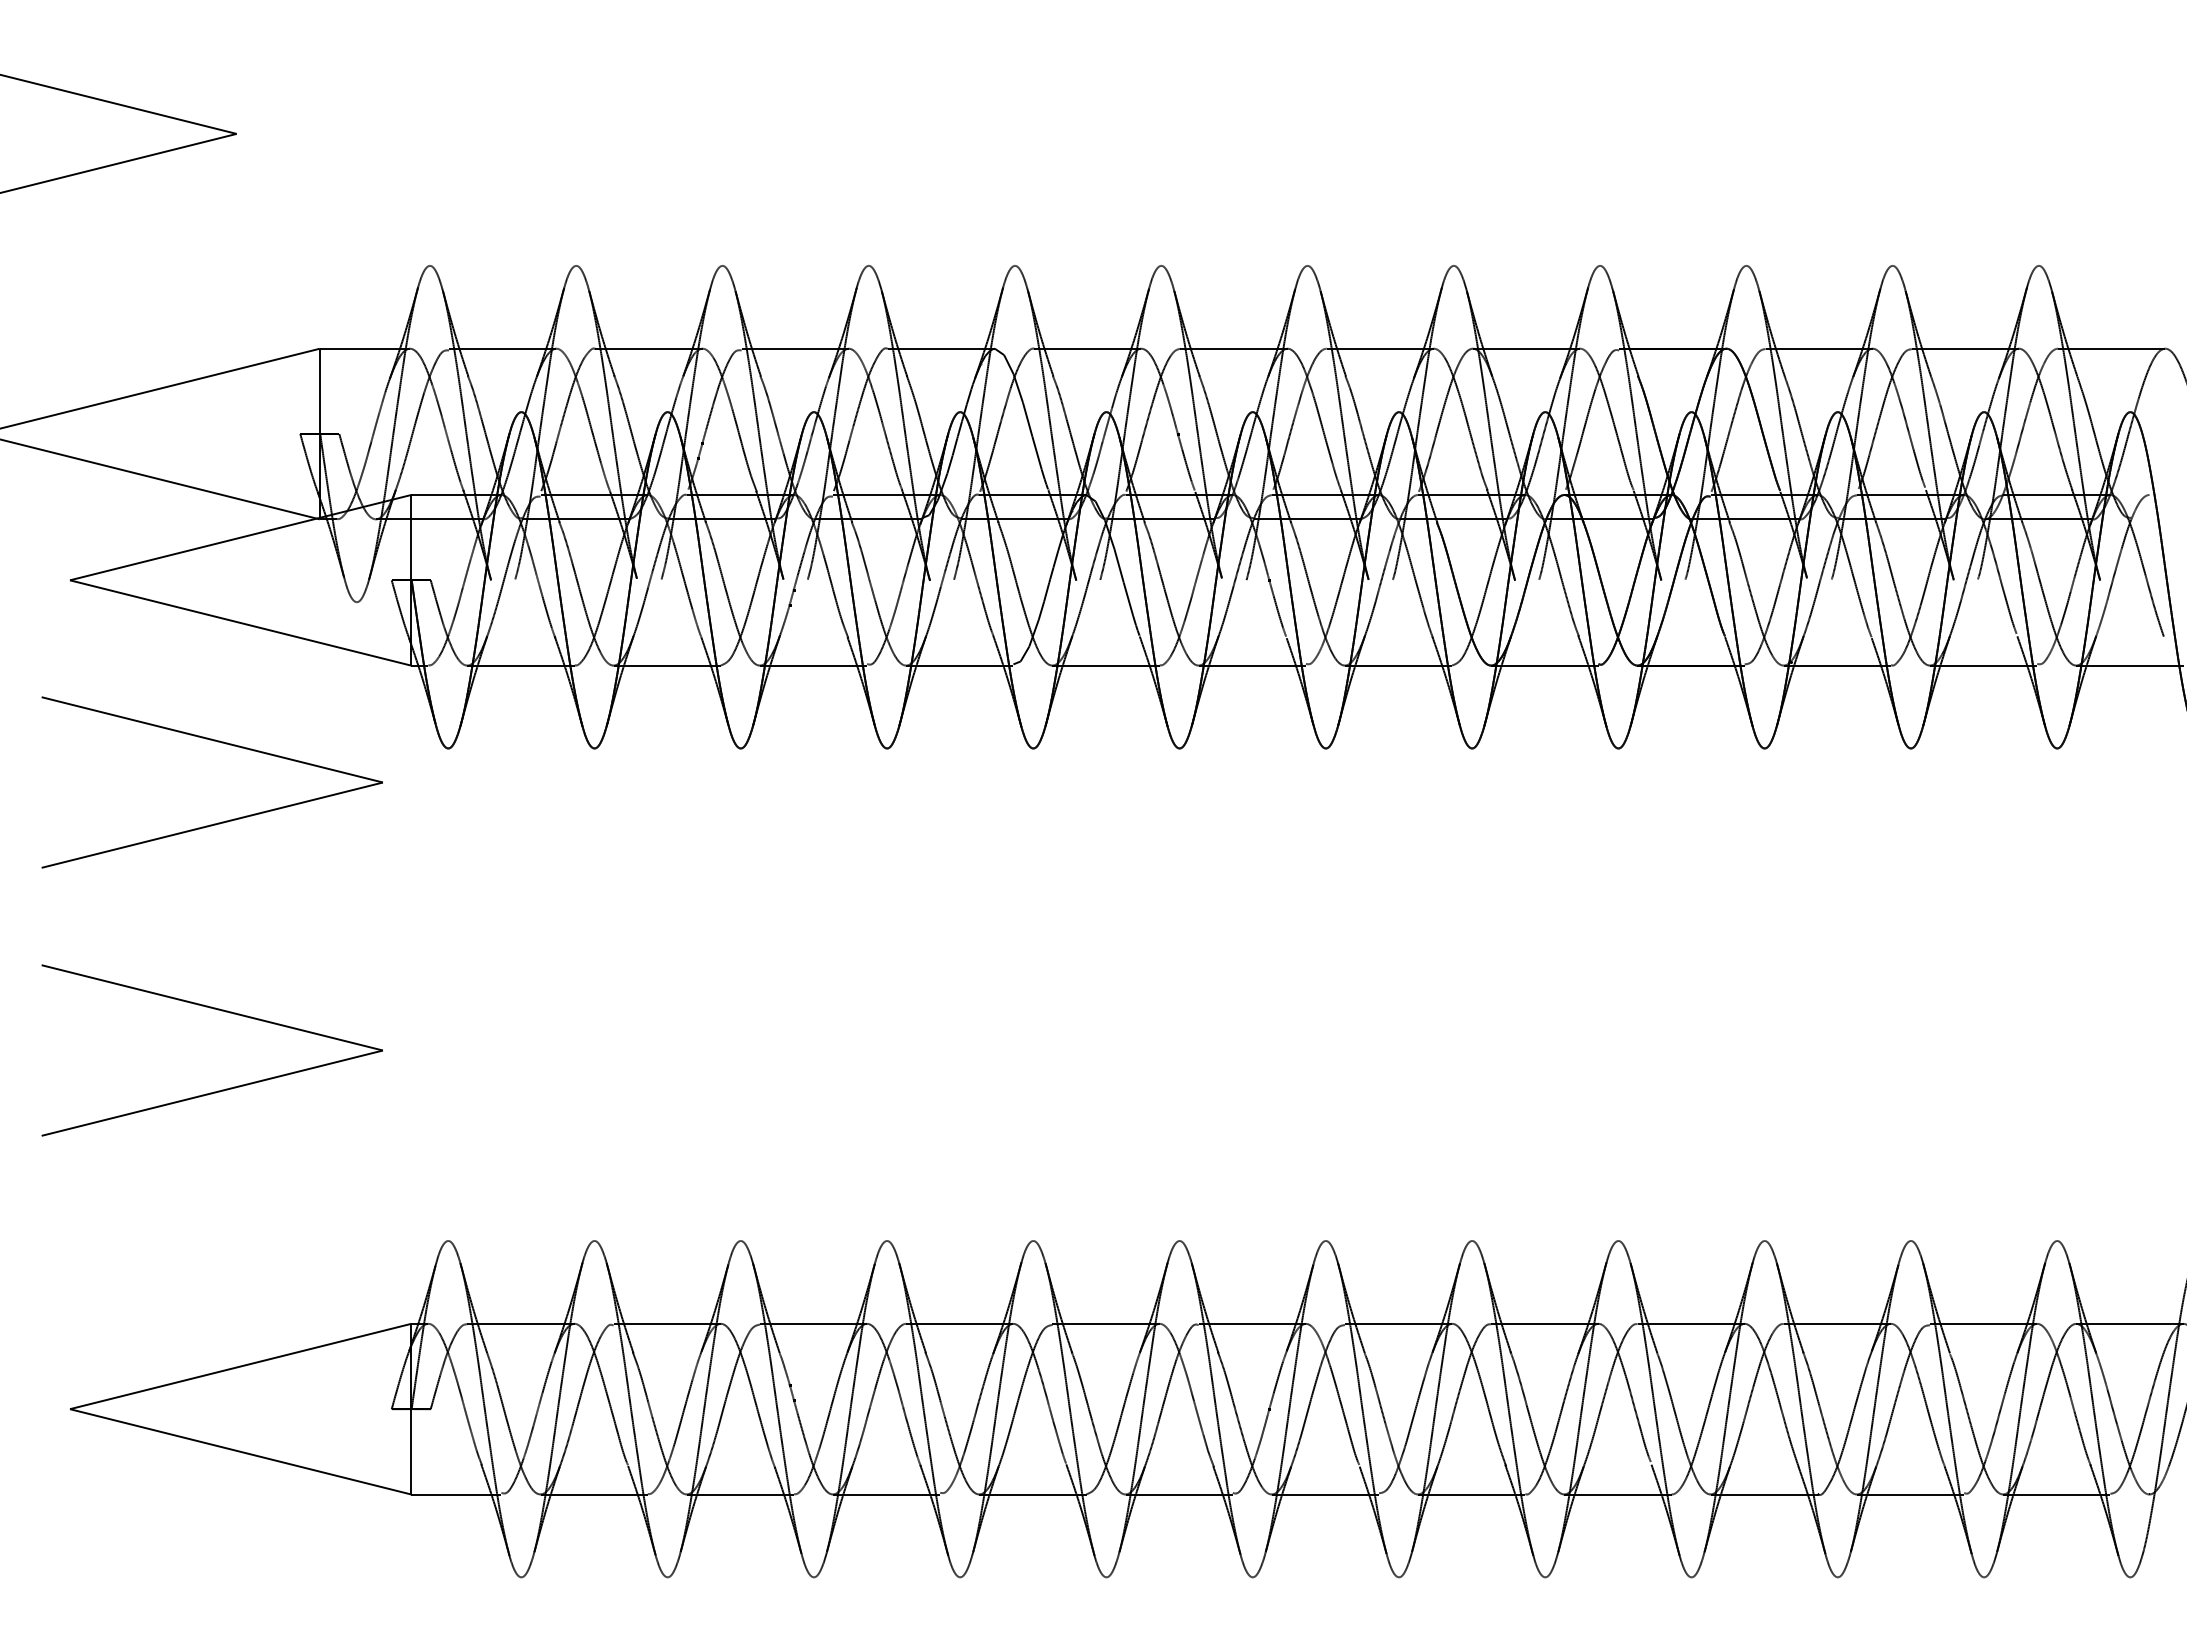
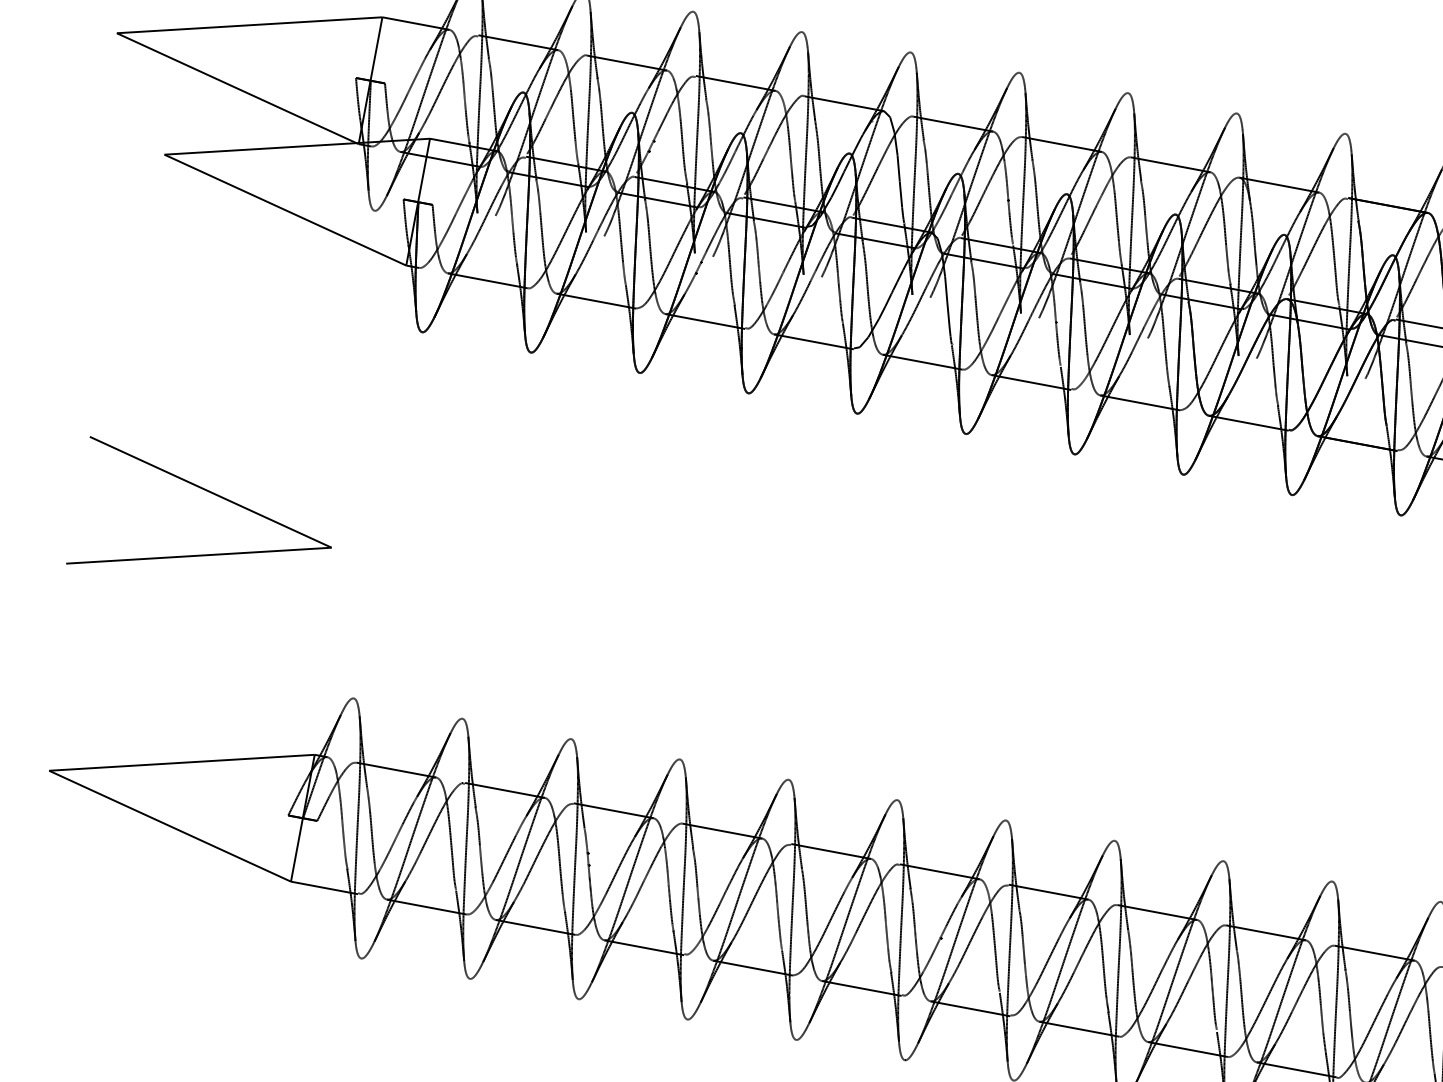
part: (221, 743) -> (254, 297), removed

